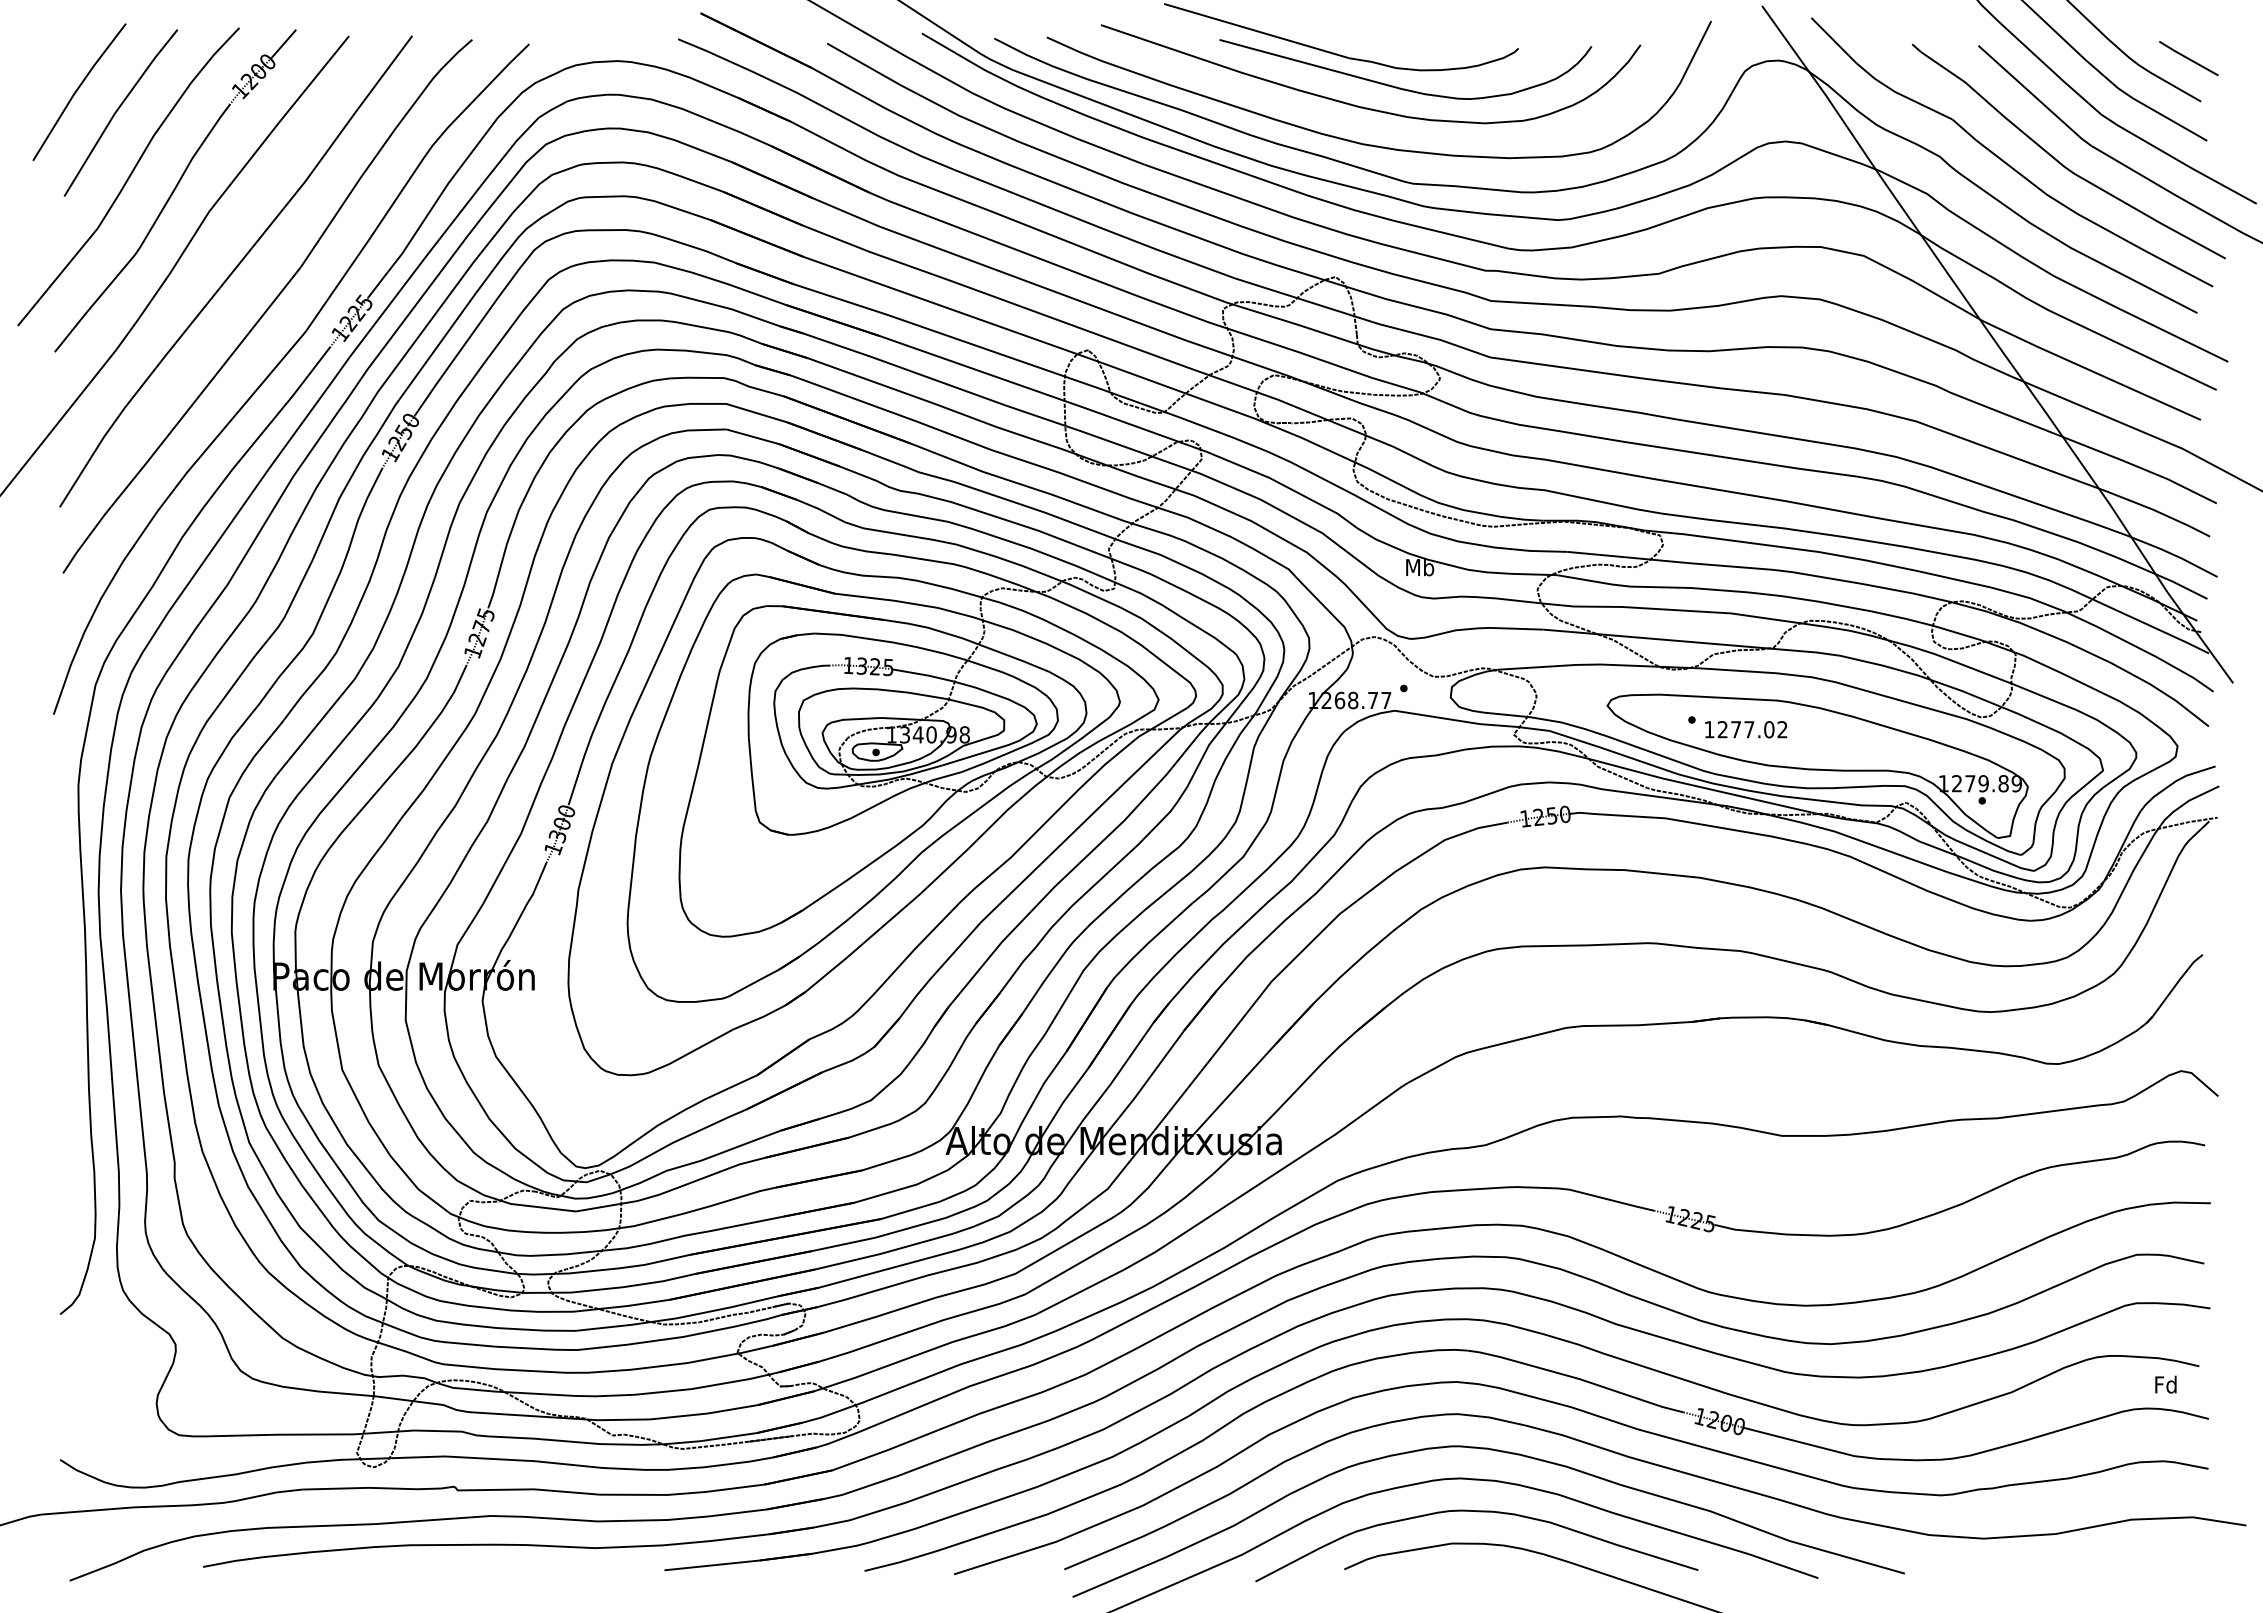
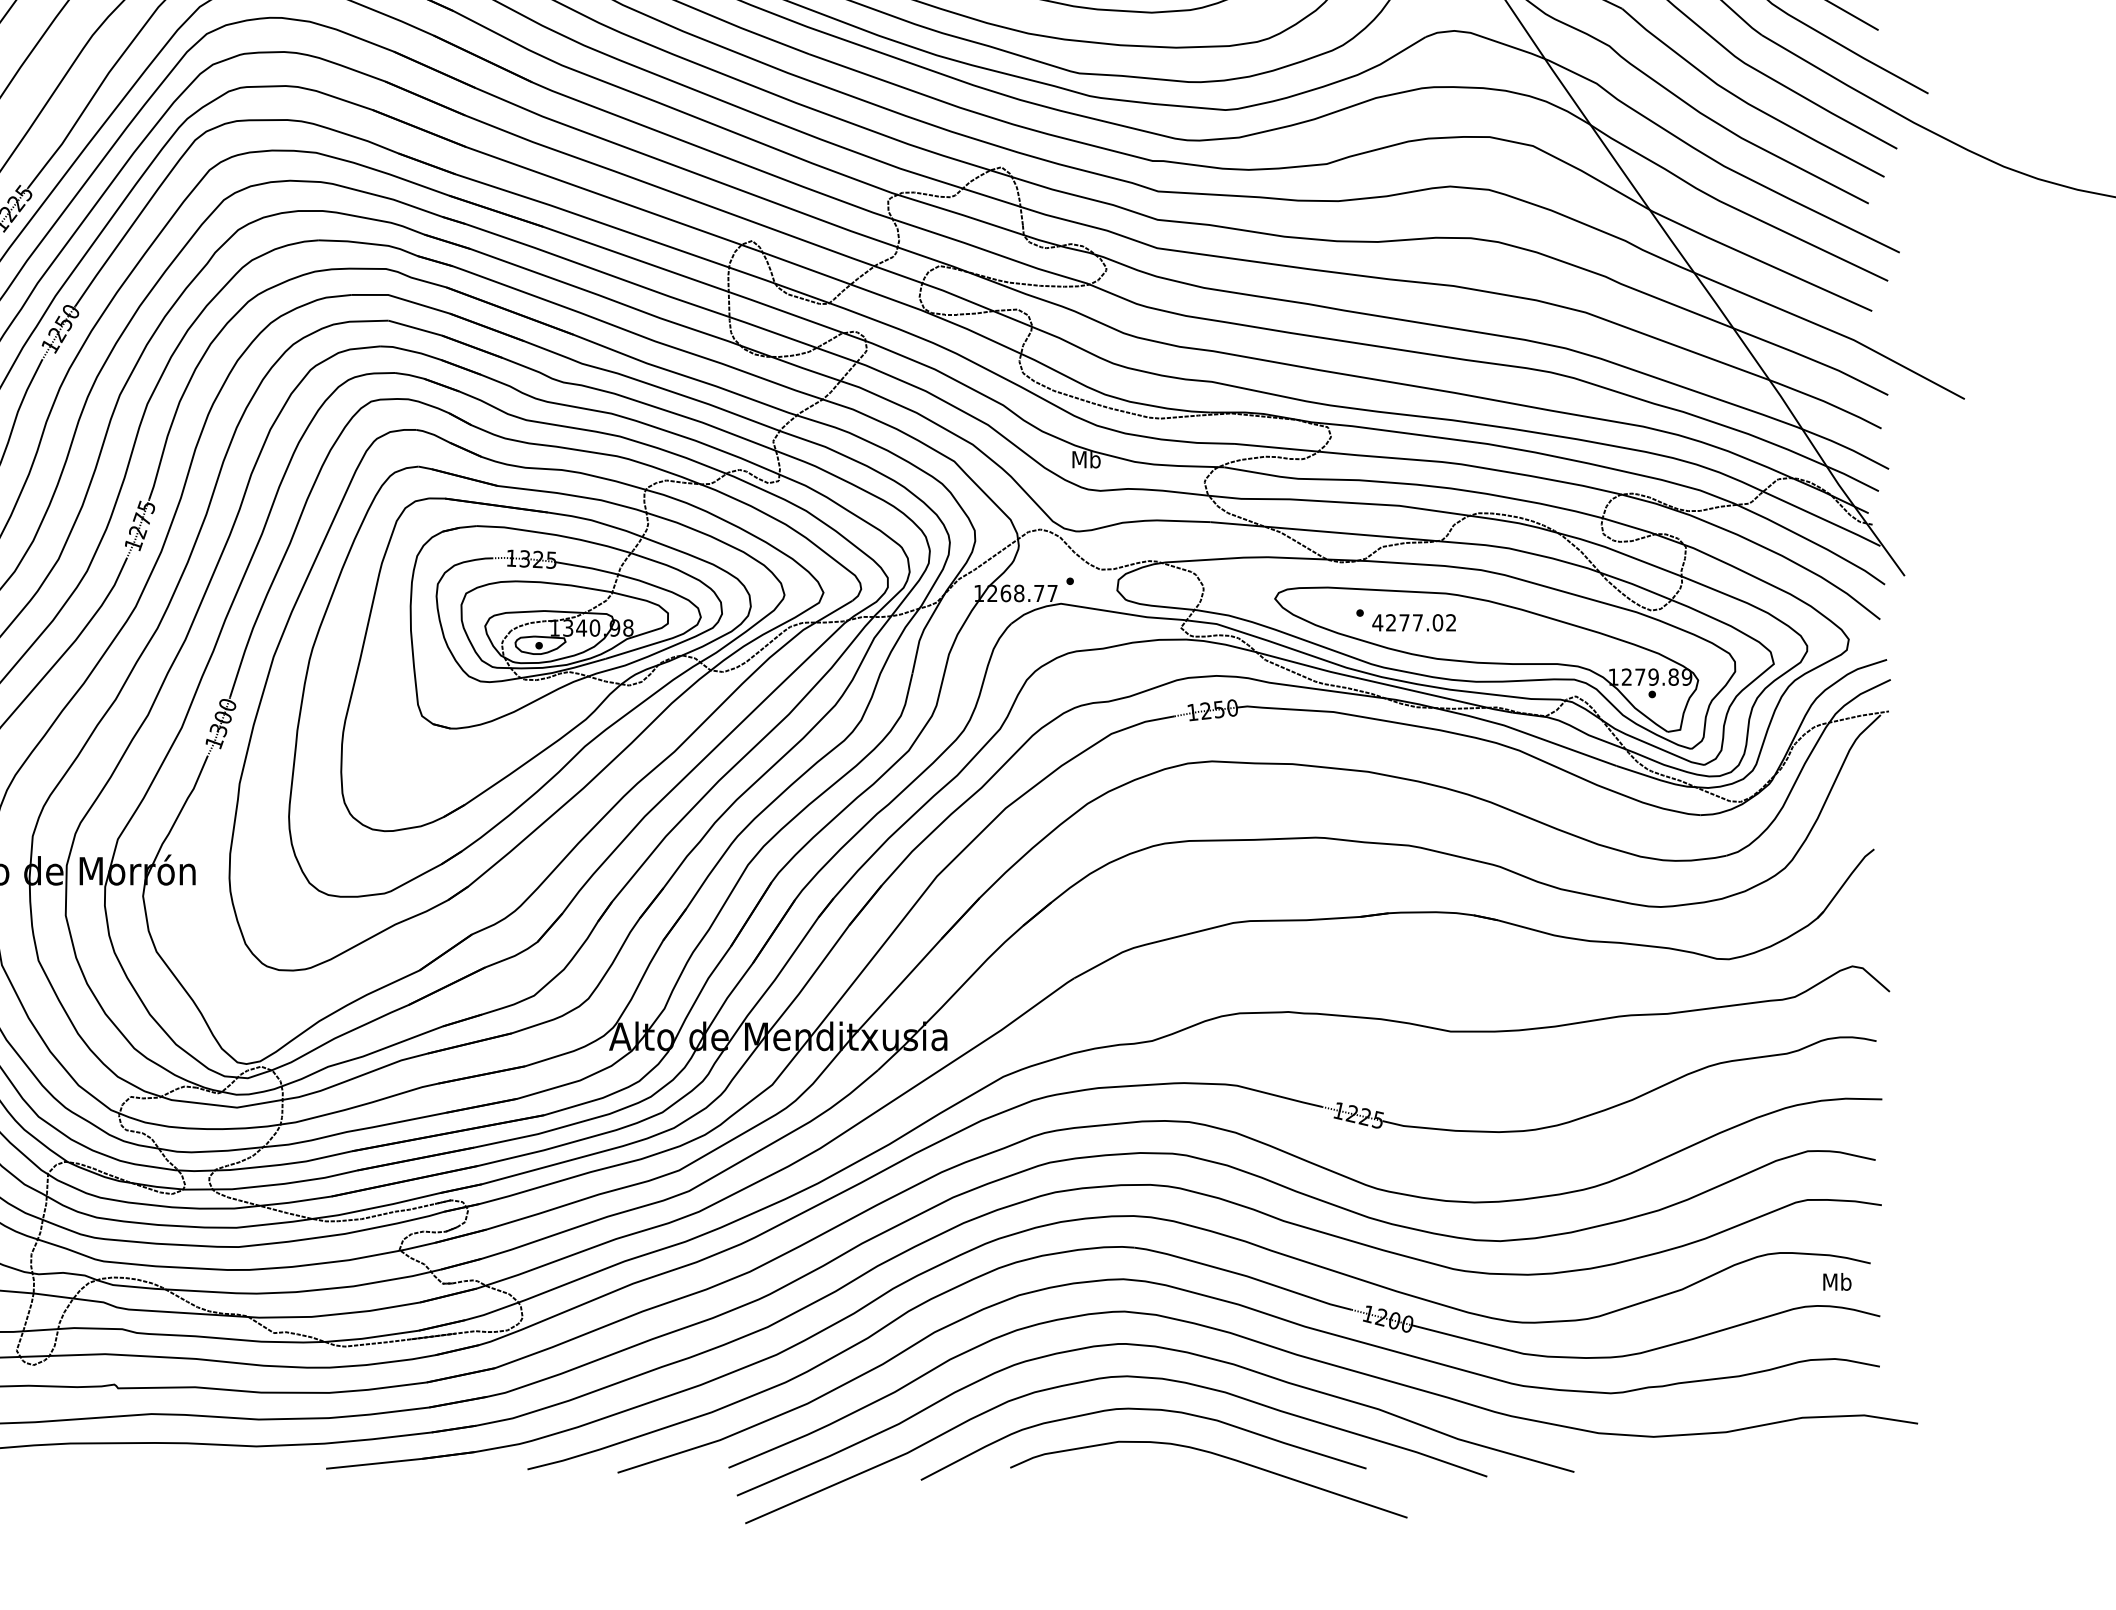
text: (1709, 729) -> (1377, 622), 1277.02 -> 4277.02
text: (2166, 1384) -> (1837, 1281), Fd -> Mb

